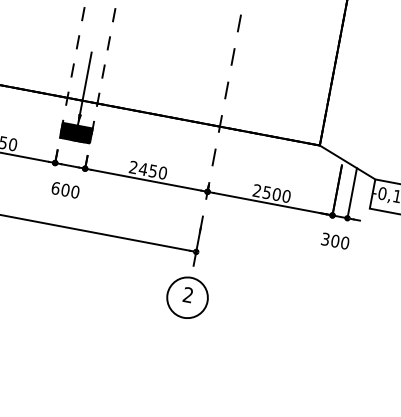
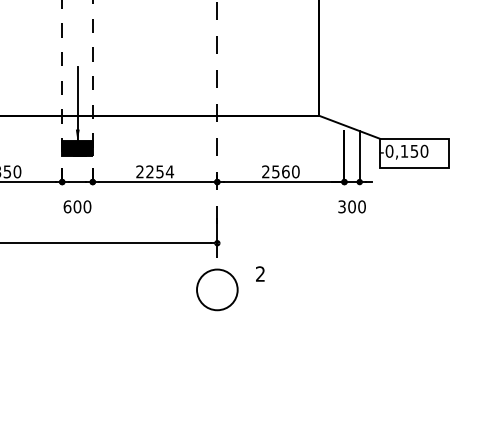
text: (152, 170) -> (159, 171), 2450 -> 2254
text: (276, 194) -> (285, 171), 2500 -> 2560
text: (188, 294) -> (260, 273), moved

